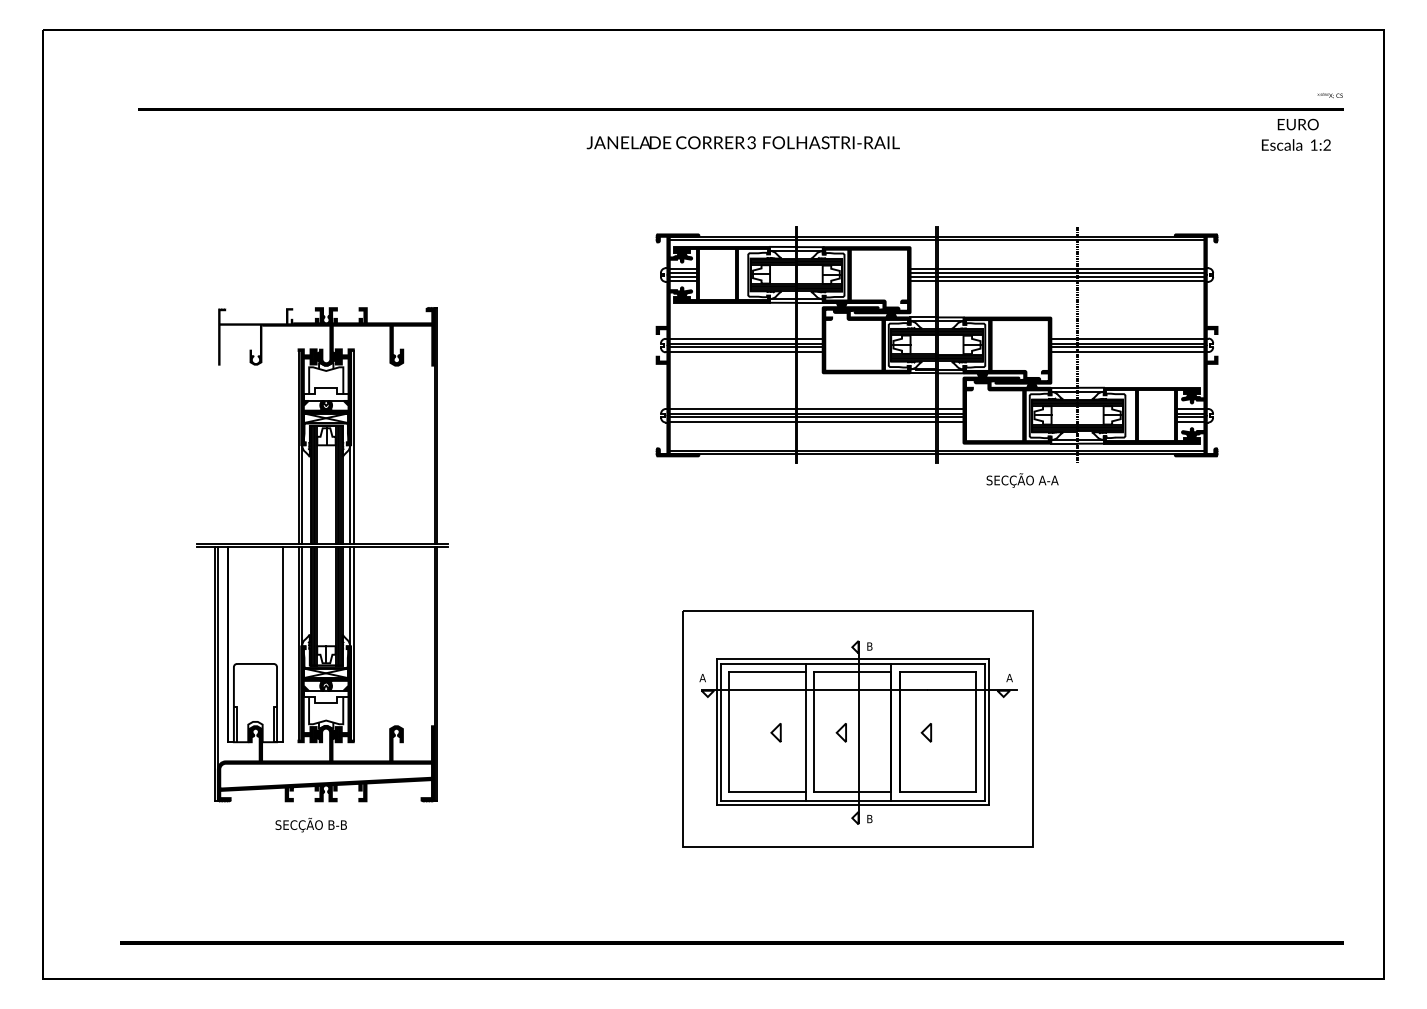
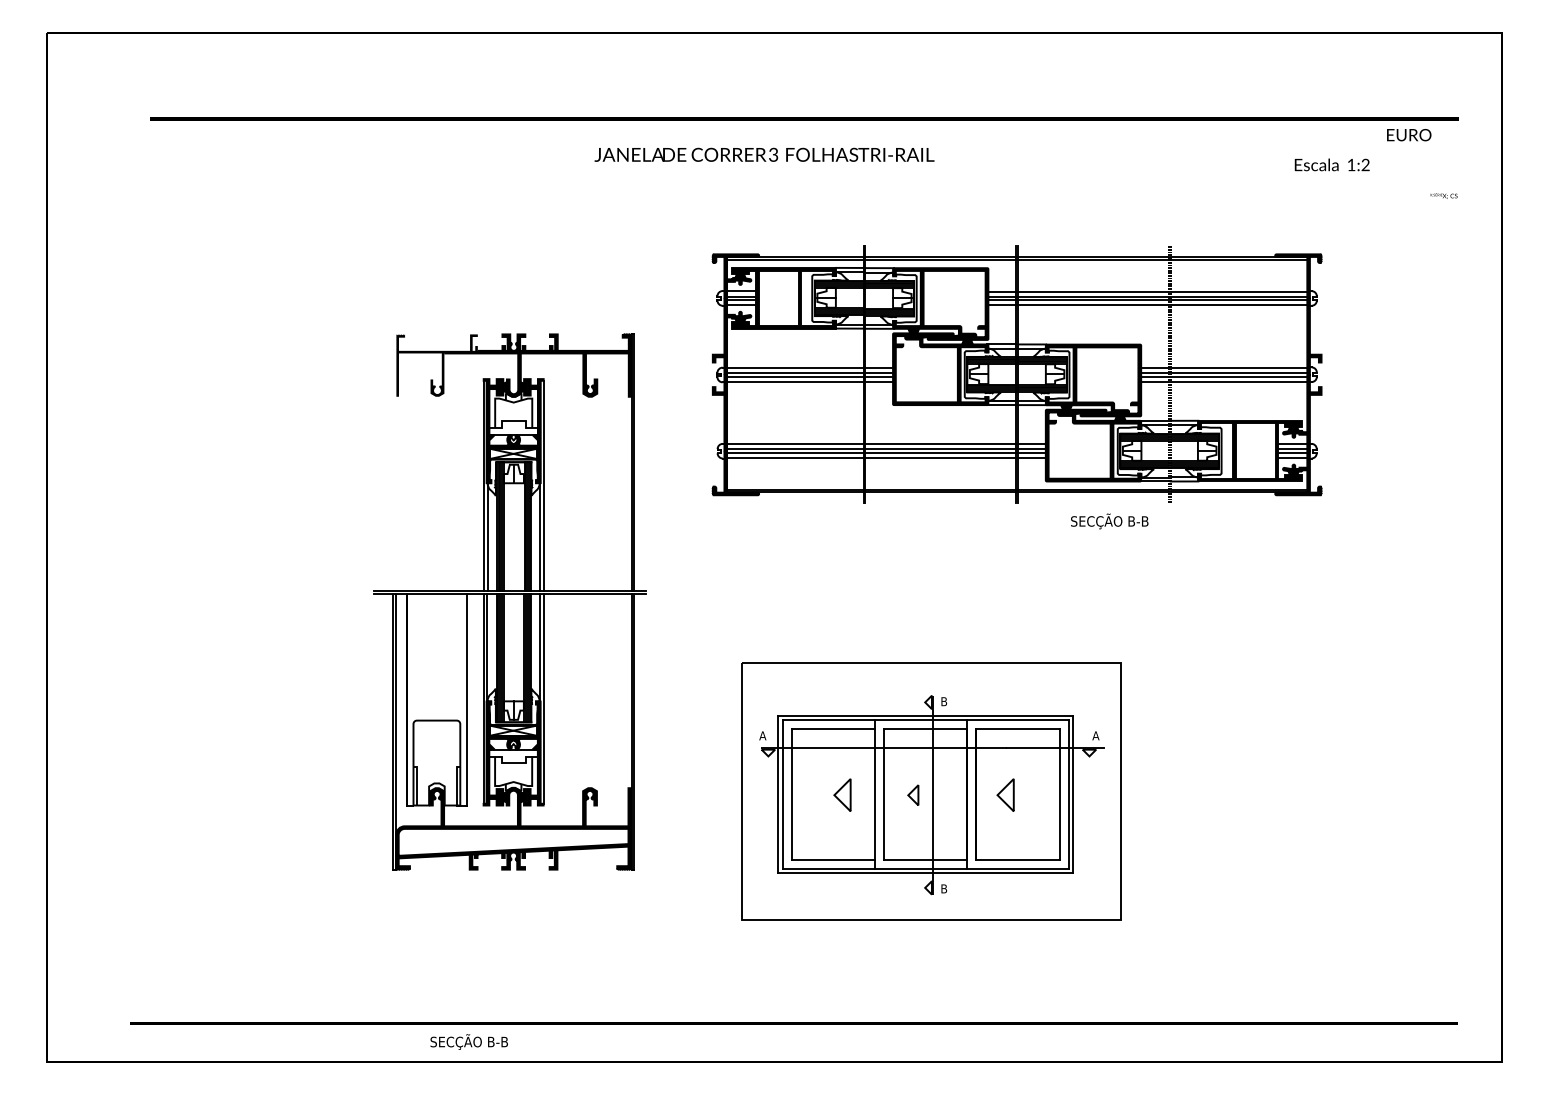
text: (1329, 95) -> (1443, 195), moved
text: (742, 142) -> (763, 154), moved
text: (1296, 144) -> (1332, 164), moved
text: (1048, 480) -> (1138, 521), SECÇÃO A-A -> SECÇÃO B-B
part: (322, 554) -> (509, 601), moved
part: (775, 732) -> (841, 794), size x1.6
part: (926, 732) -> (1005, 794), size x1.6
text: (310, 824) -> (468, 1041), moved

